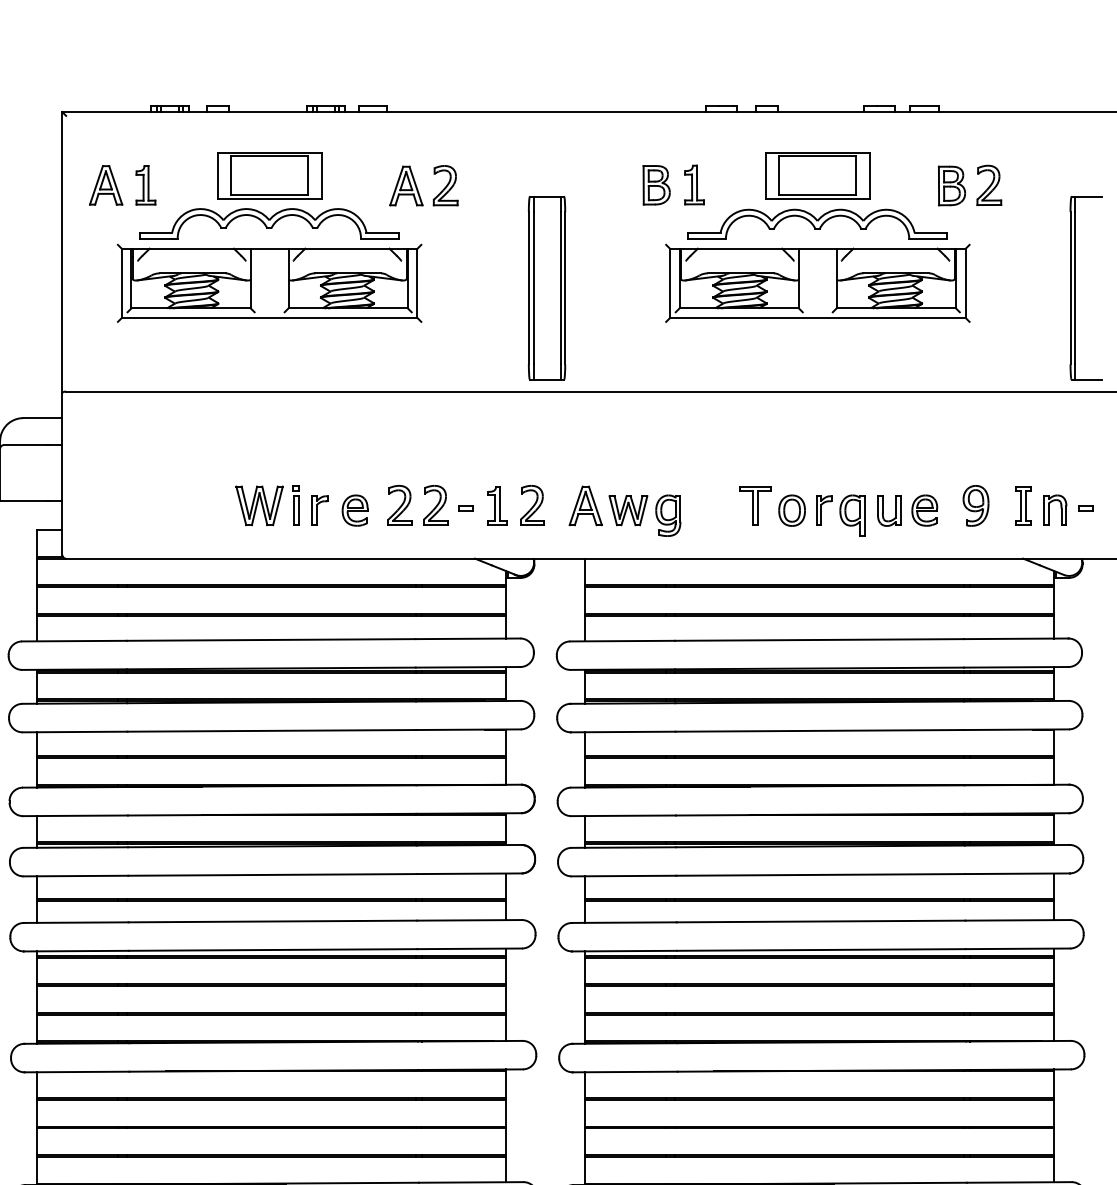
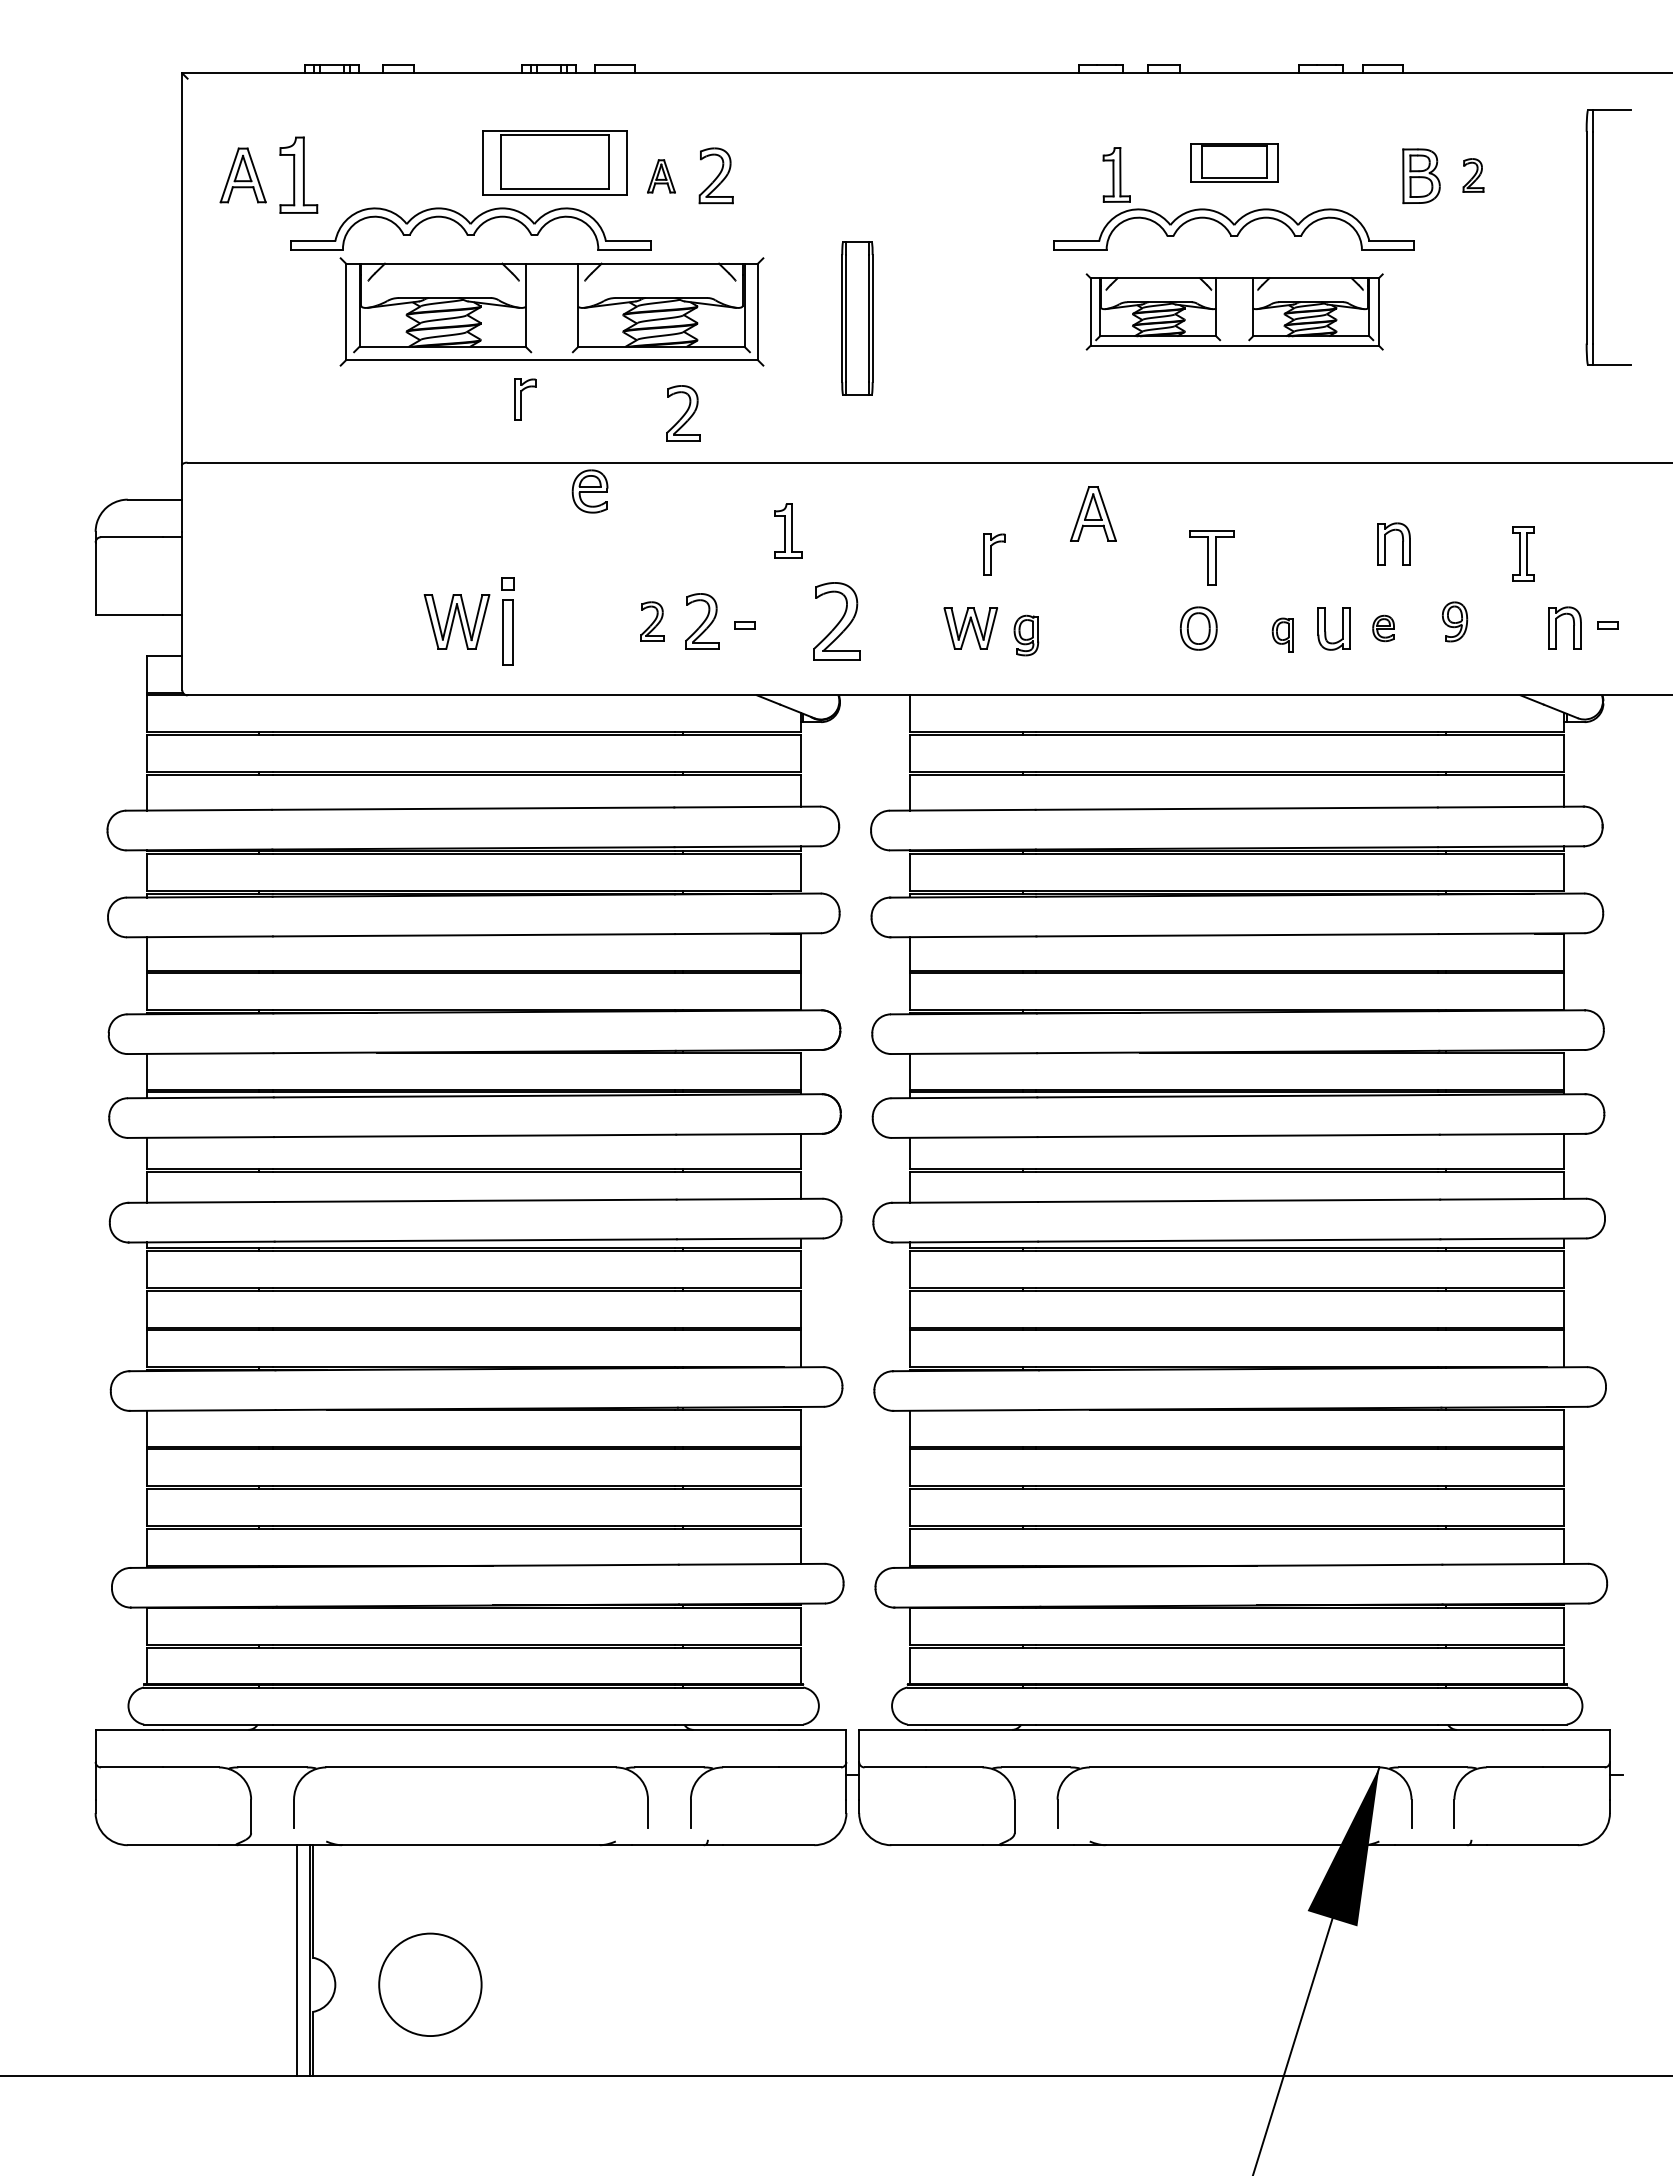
part: (269, 176) -> (554, 162), moved
part: (817, 176) -> (1234, 162), size x0.6
part: (694, 184) -> (1116, 174), moved
part: (145, 185) -> (298, 175), size x1.4
part: (656, 185) -> (1010, 175), removed
part: (989, 185) -> (1473, 175), size x0.6
part: (406, 186) -> (661, 176), size x0.6
part: (269, 283) -> (551, 311), moved
part: (817, 283) -> (1234, 311), size x0.7
part: (547, 288) -> (857, 318), size x0.6
part: (1075, 288) -> (1593, 237), moved
part: (422, 356) -> (683, 413), added
part: (926, 449) -> (1385, 543), added
part: (295, 505) -> (507, 621), size x1.6
part: (399, 505) -> (652, 621), size x0.7
part: (497, 505) -> (788, 530), moved
part: (532, 505) -> (837, 621), size x1.4
part: (585, 505) -> (1093, 513), moved
part: (755, 505) -> (1211, 557), moved
part: (975, 505) -> (1454, 621), size x0.7
part: (1023, 505) -> (1523, 553), moved
part: (320, 510) -> (525, 399), moved
part: (354, 510) -> (589, 491), moved
part: (824, 510) -> (994, 554), moved
part: (924, 510) -> (1383, 628), size x0.6
part: (668, 515) -> (1026, 635), size x0.7
part: (852, 515) -> (1282, 635), size x0.6

